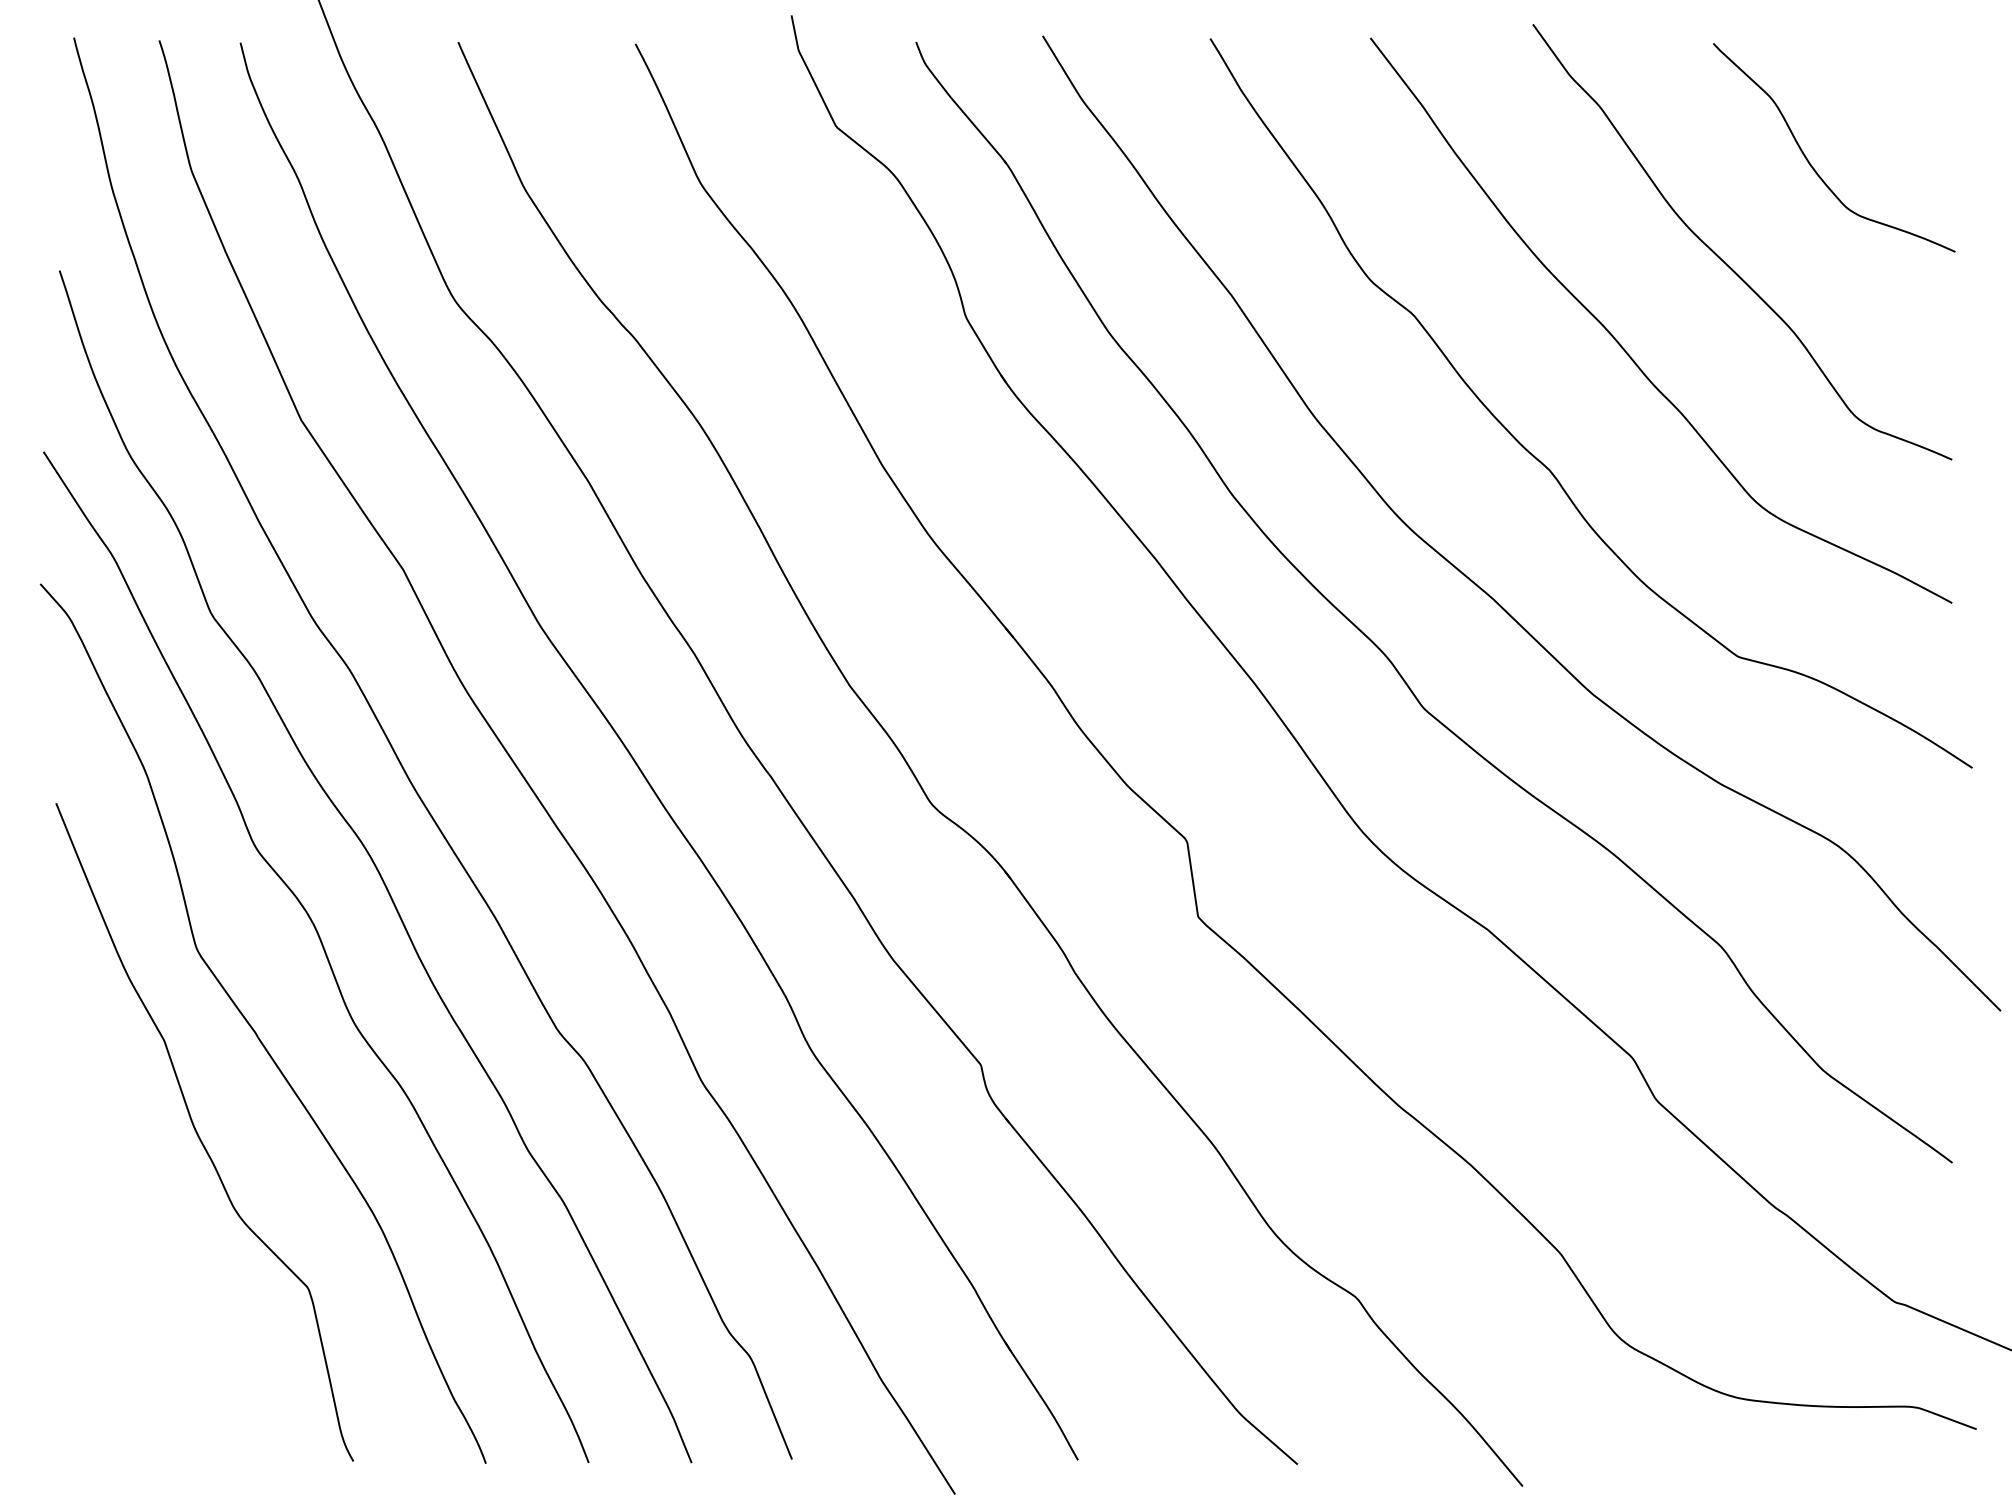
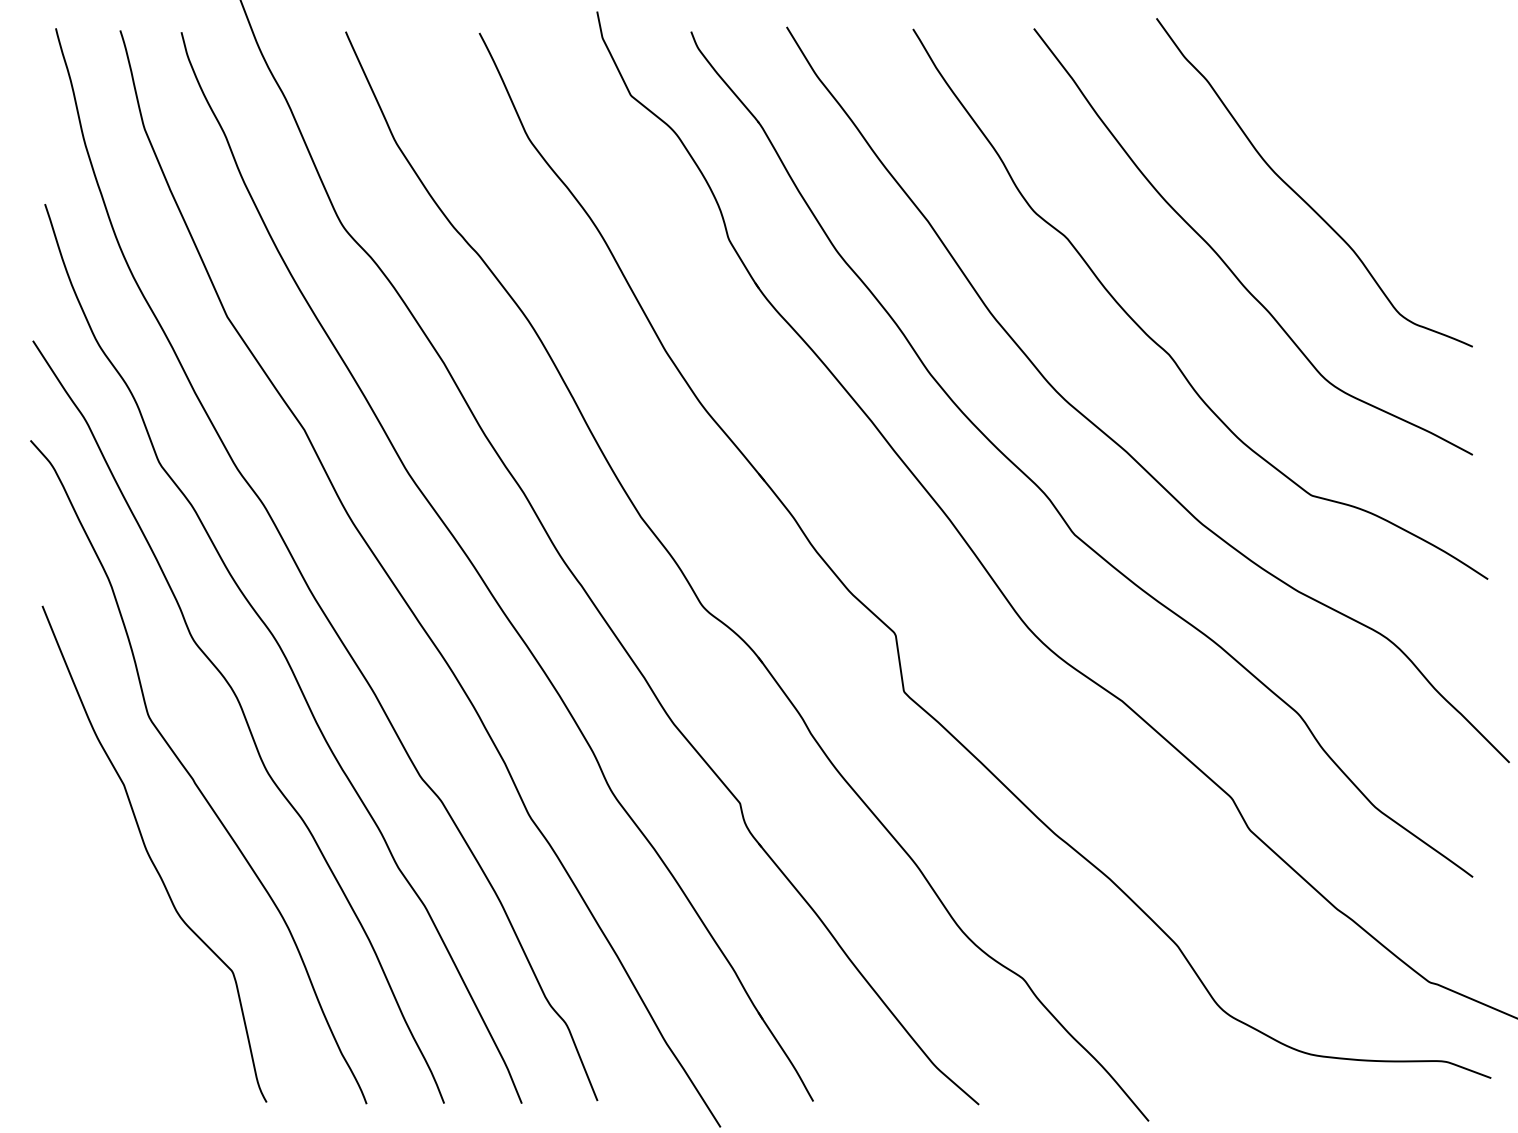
curve: (1812, 165) -> (1367, 124), removed

